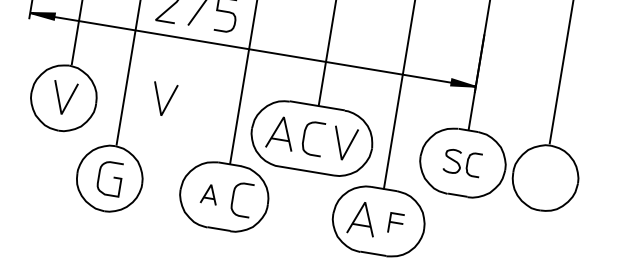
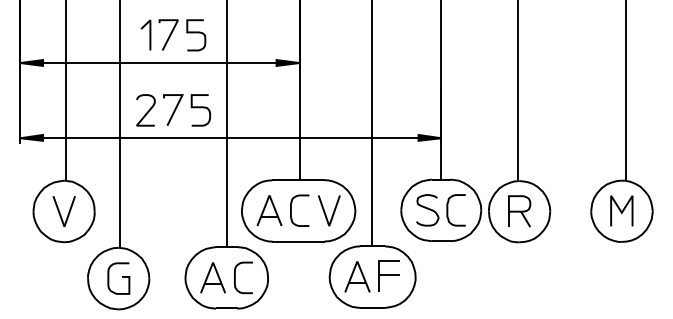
line: (159, 99) -> (152, 198), removed
part: (462, 163) -> (440, 210), size x1.43
part: (545, 177) -> (519, 211), added
part: (209, 193) -> (212, 277), size x1.67
part: (395, 222) -> (388, 275), size x1.67

